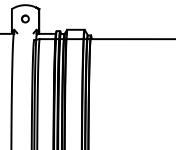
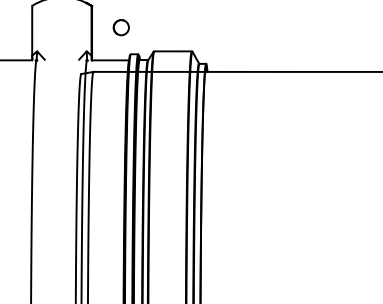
part: (25, 18) -> (121, 26), moved

